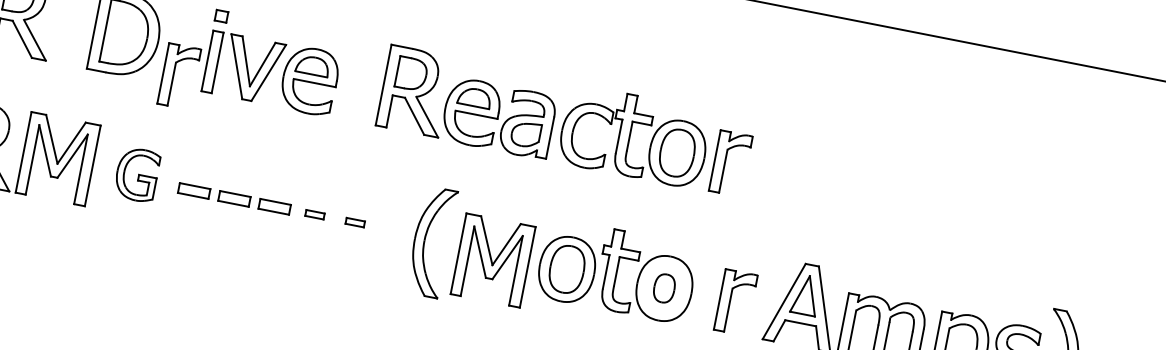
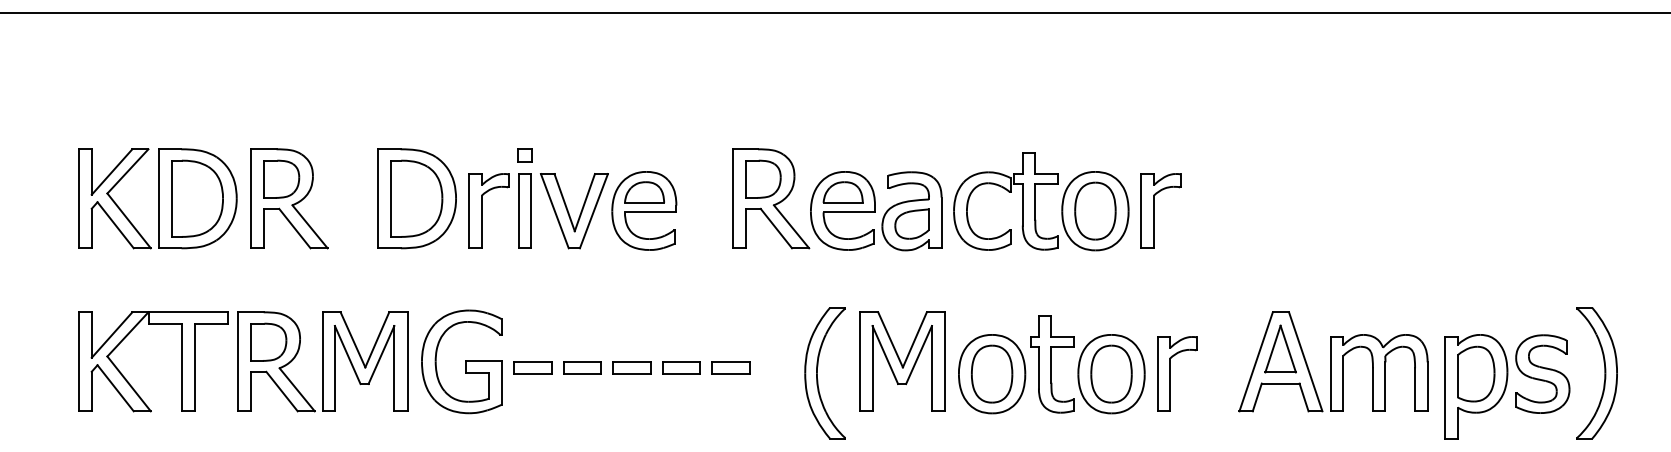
part: (178, 75) -> (488, 210), moved
part: (136, 174) -> (461, 361), size x1.67
part: (315, 214) -> (681, 367), size x1.67
part: (355, 222) -> (730, 367), size x1.67
part: (493, 260) -> (902, 361), moved
part: (664, 287) -> (1111, 373), size x1.67
part: (730, 300) -> (1170, 373), moved

